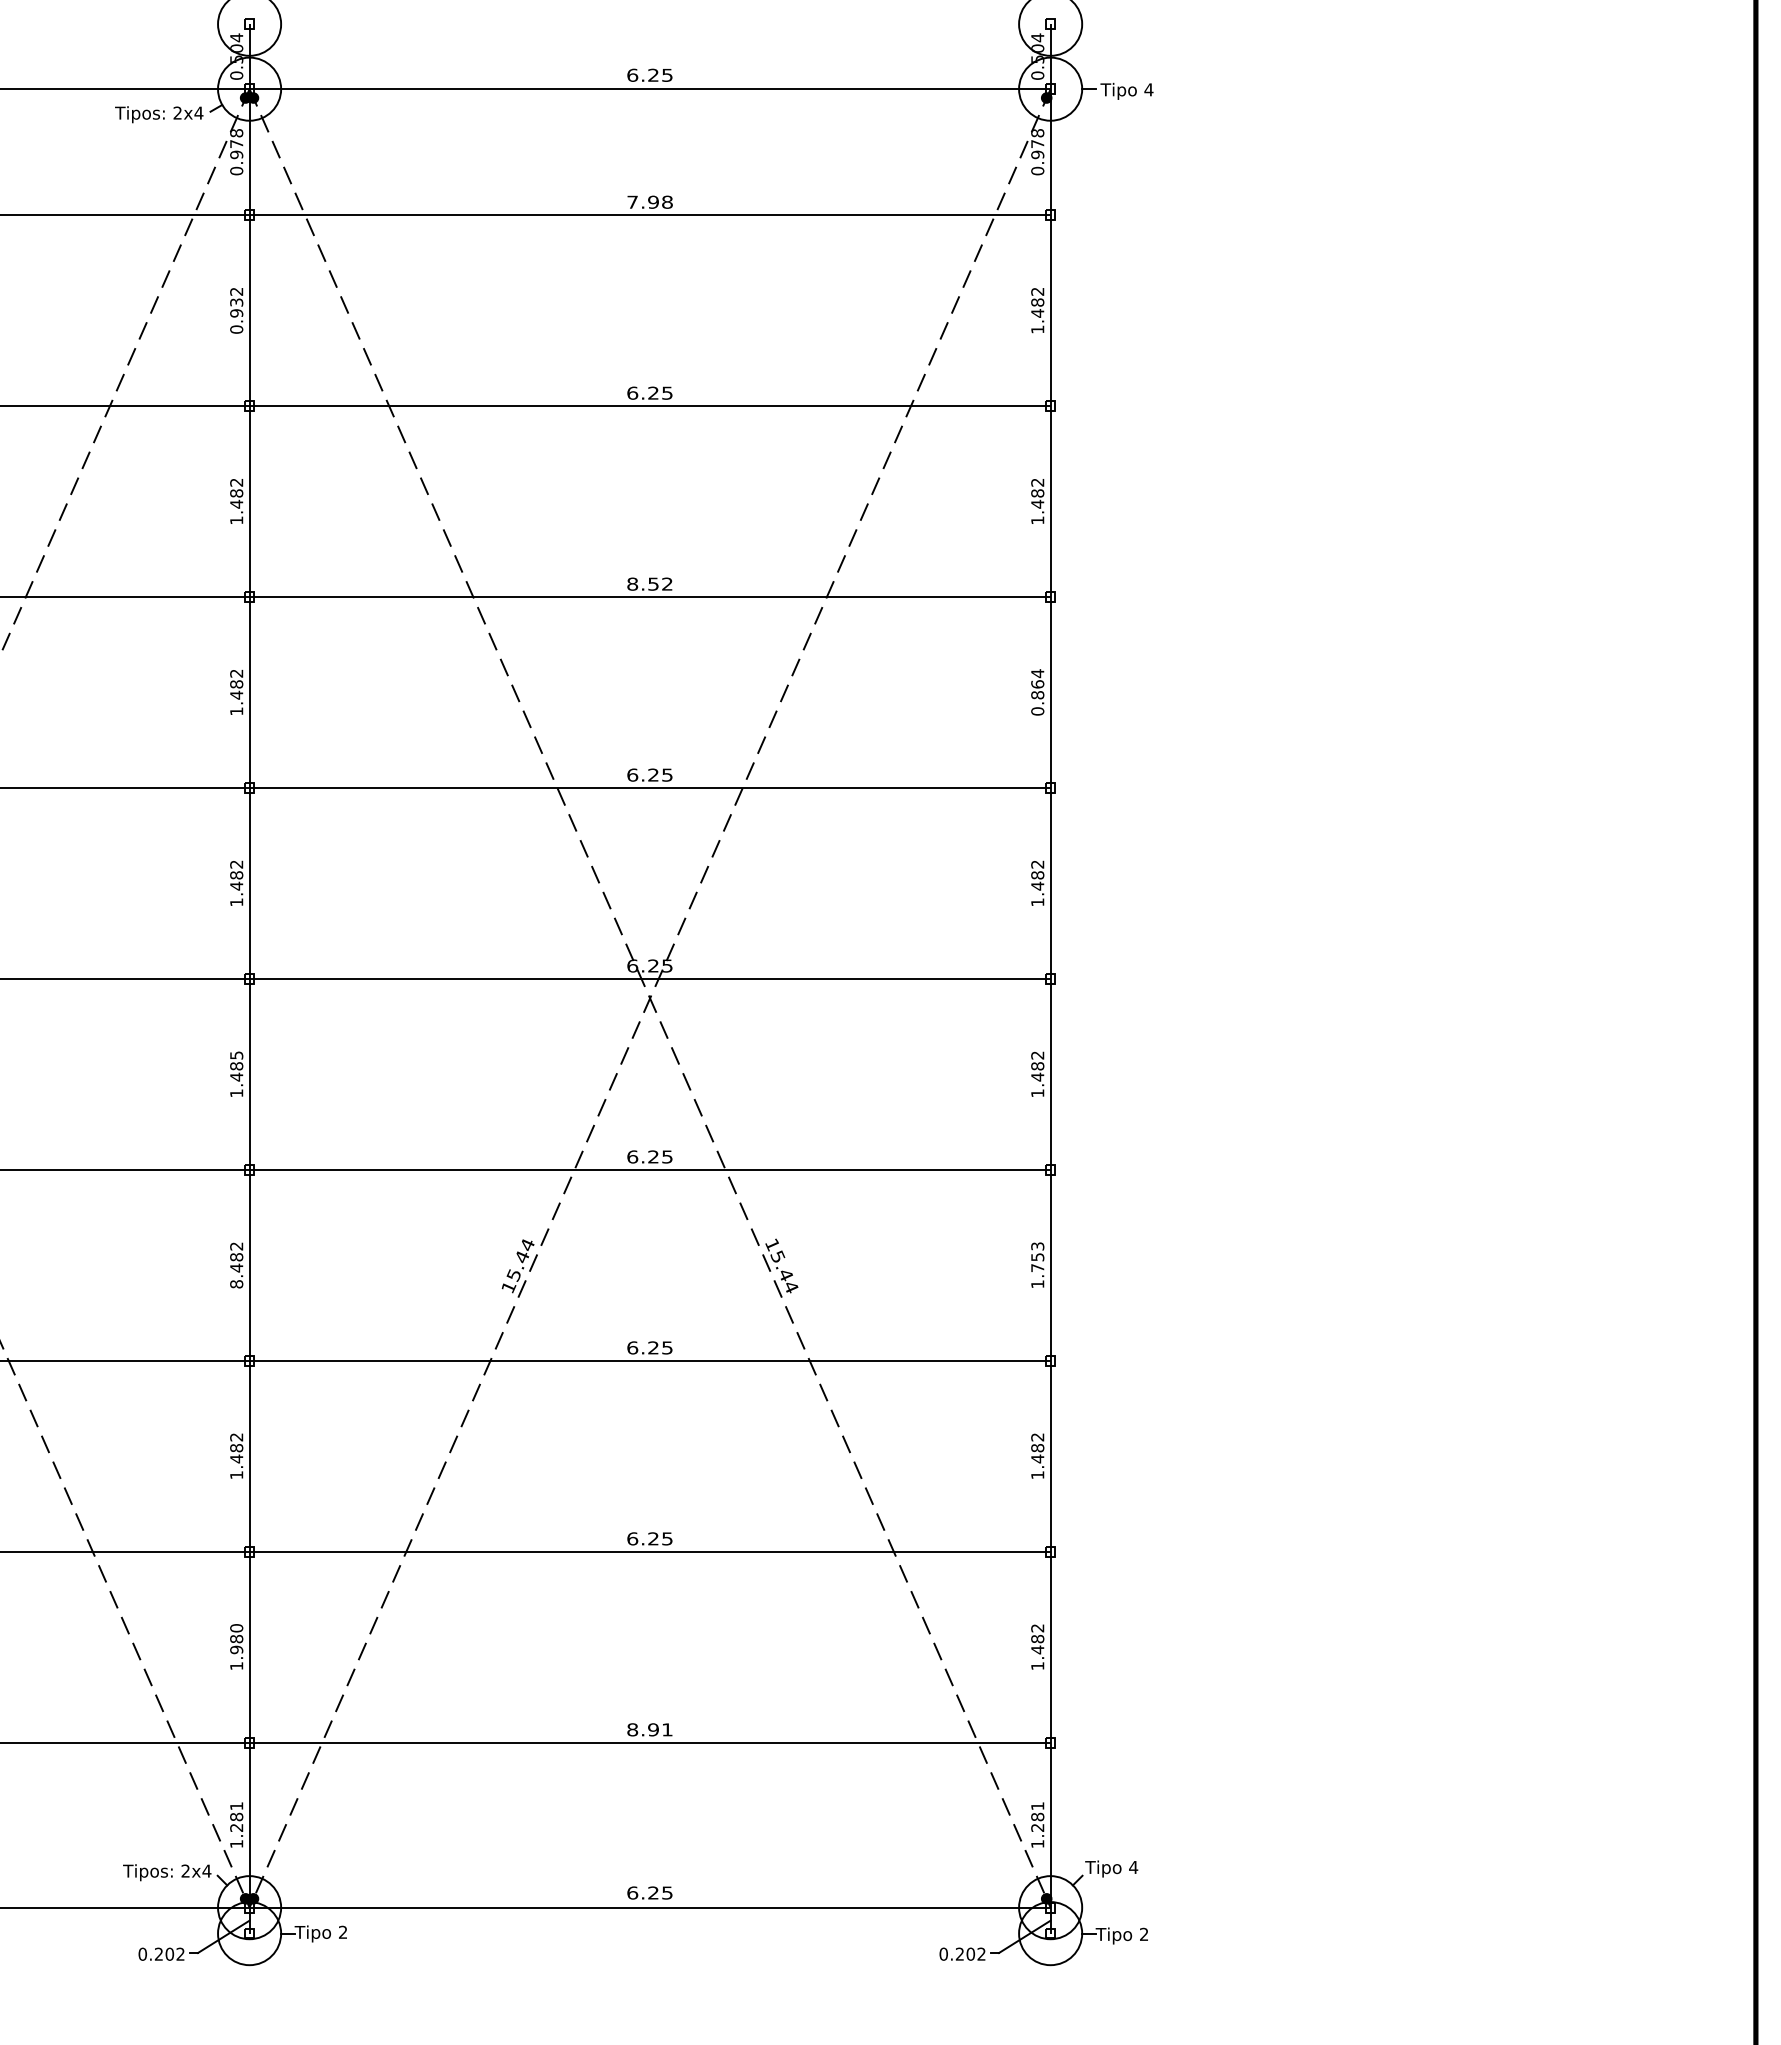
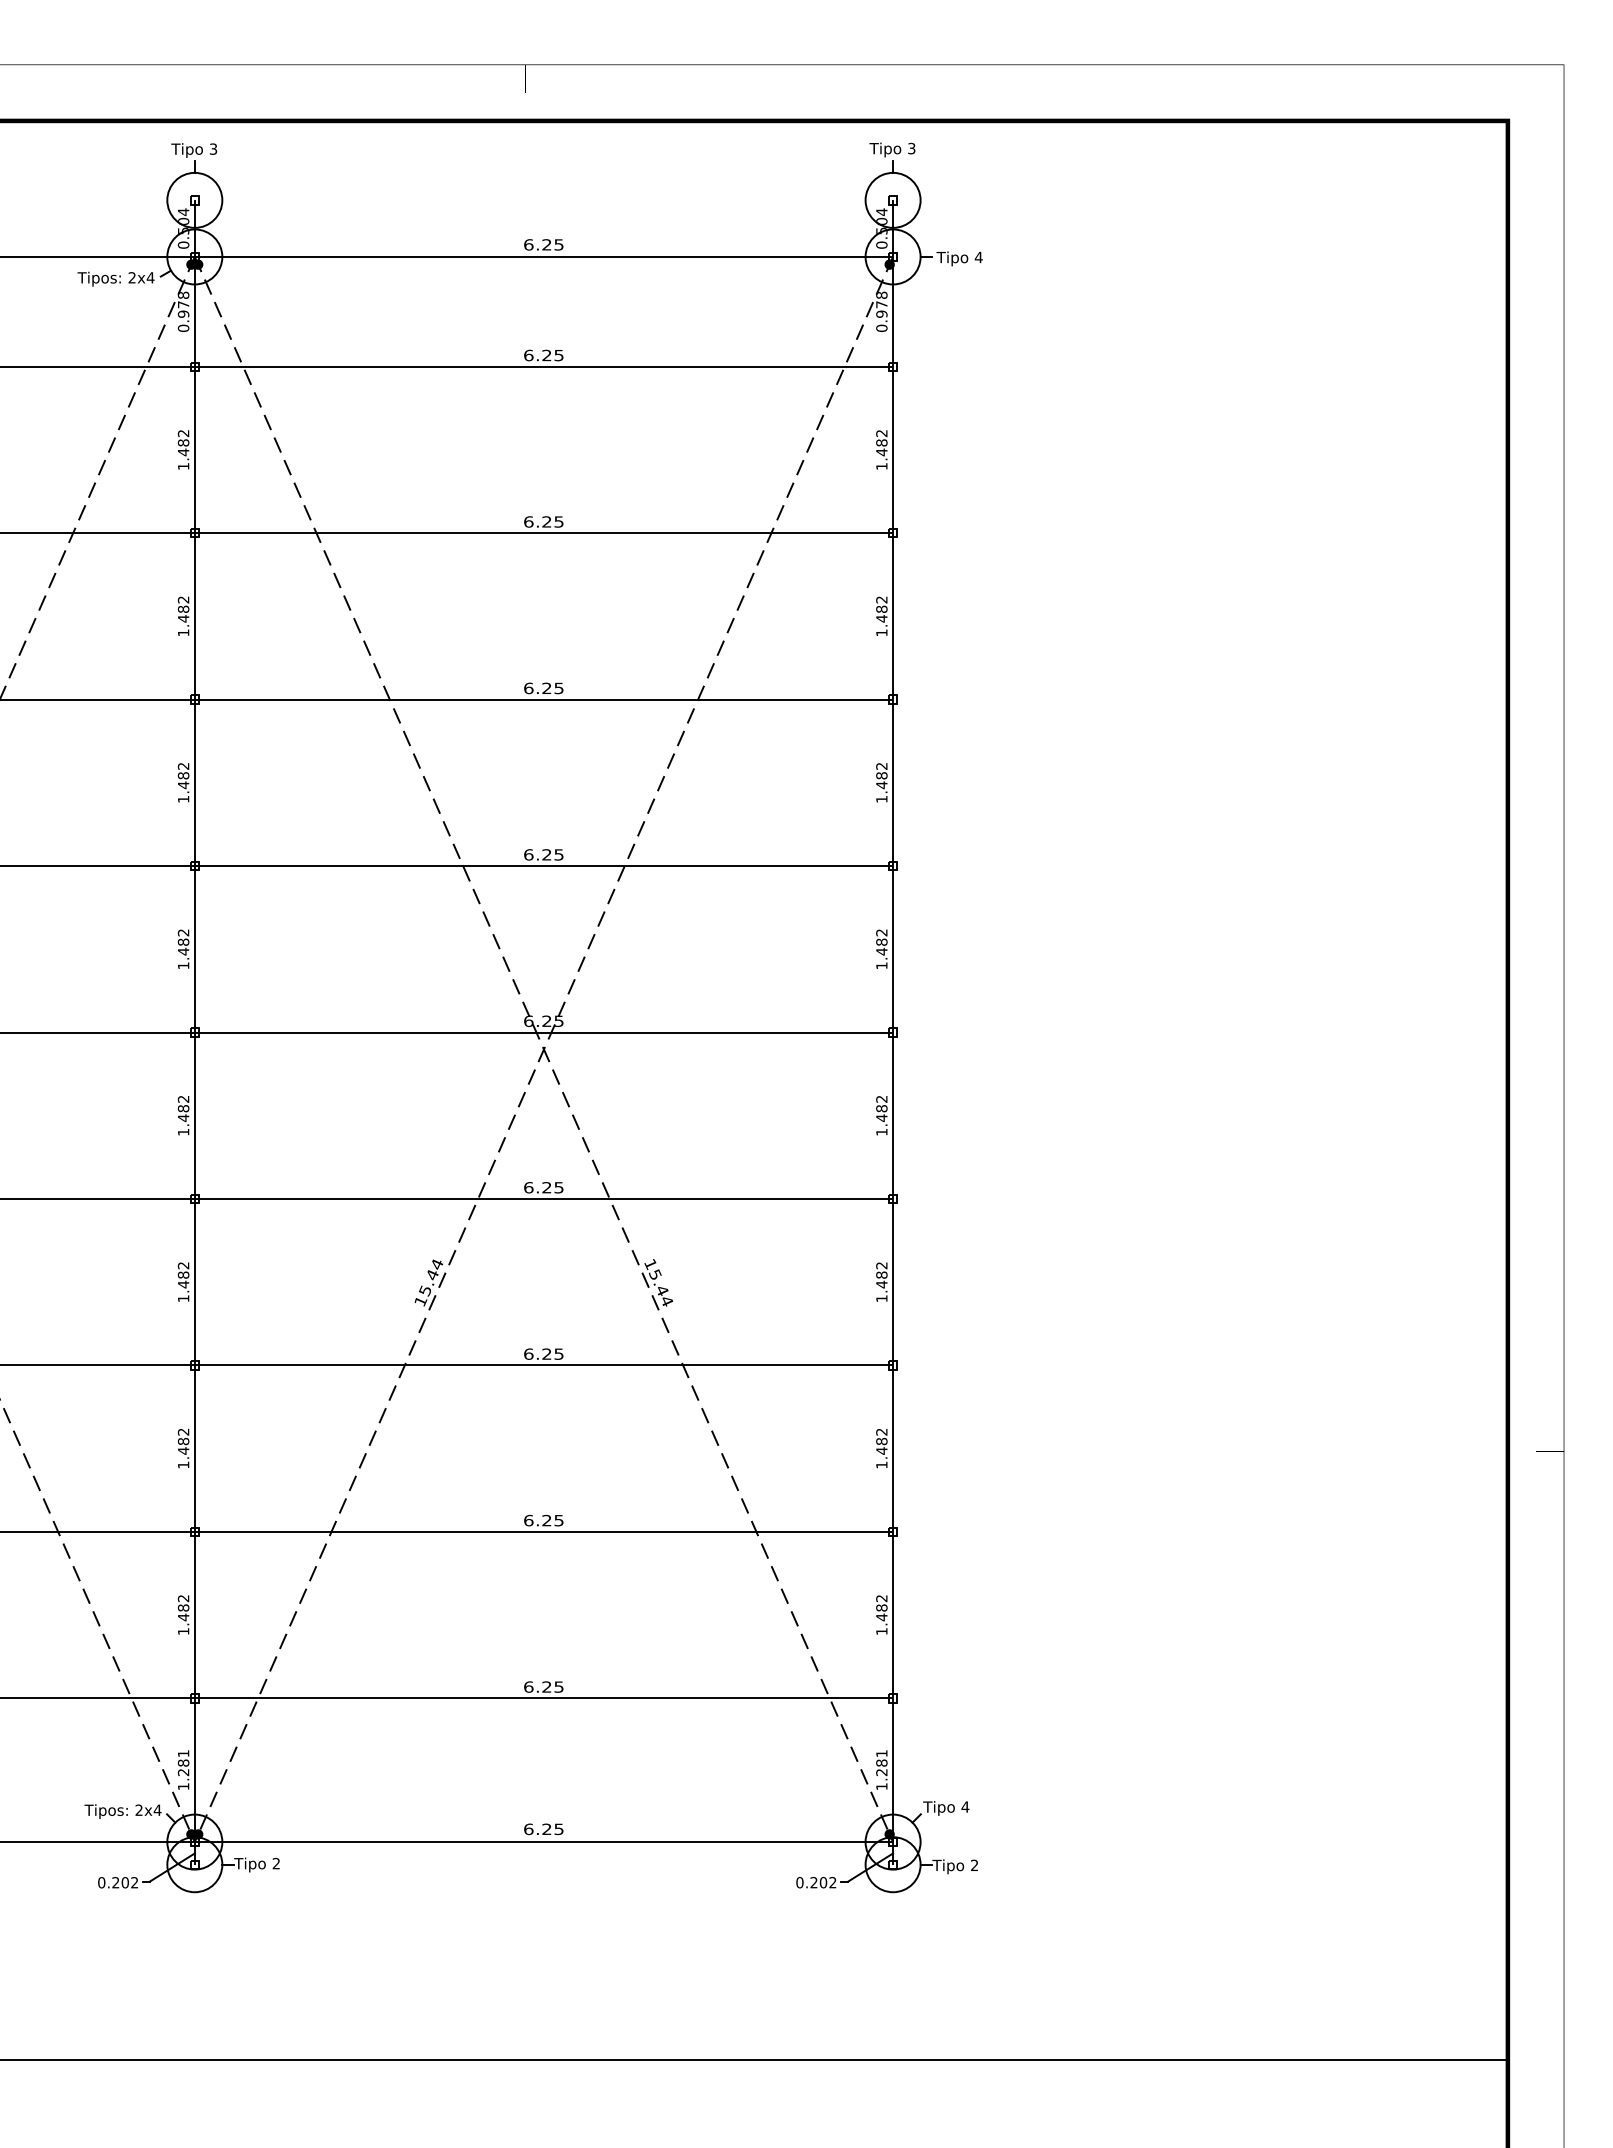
text: (649, 202) -> (543, 355), 7.98 -> 6.25
text: (236, 315) -> (183, 454), 0.932 -> 1.482
text: (649, 584) -> (543, 688), 8.52 -> 6.25
text: (1037, 692) -> (881, 782), 0.864 -> 1.482
text: (236, 1054) -> (183, 1098), 1.485 -> 1.482
text: (1037, 1257) -> (881, 1275), 1.753 -> 1.482
text: (236, 1284) -> (183, 1298), 8.482 -> 1.482
text: (236, 1638) -> (183, 1607), 1.980 -> 1.482
text: (649, 1729) -> (543, 1686), 8.91 -> 6.25

